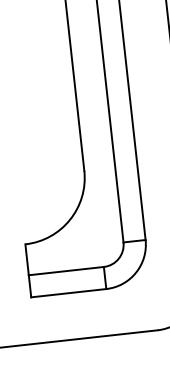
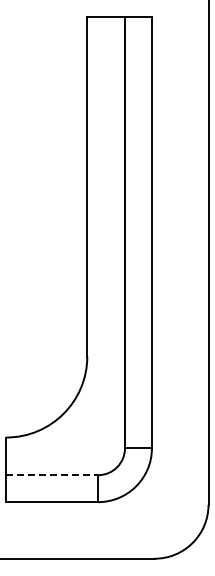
line: (66, 271) -> (52, 475), solid -> dashed

